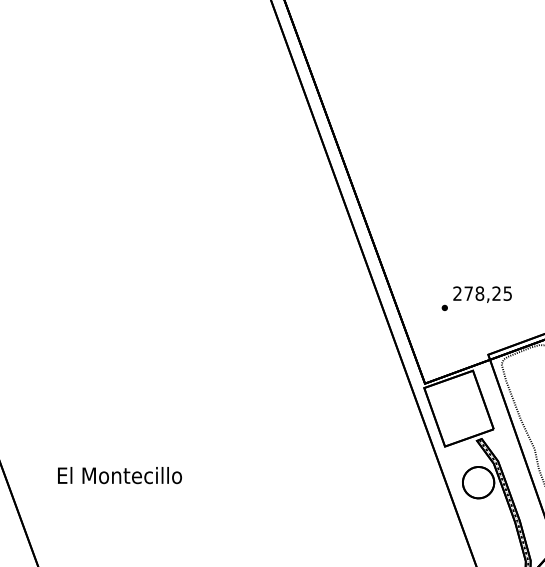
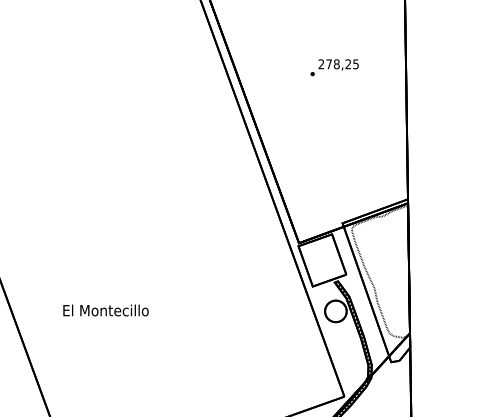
text: (476, 298) -> (334, 67), moved
text: (119, 475) -> (105, 310), moved

